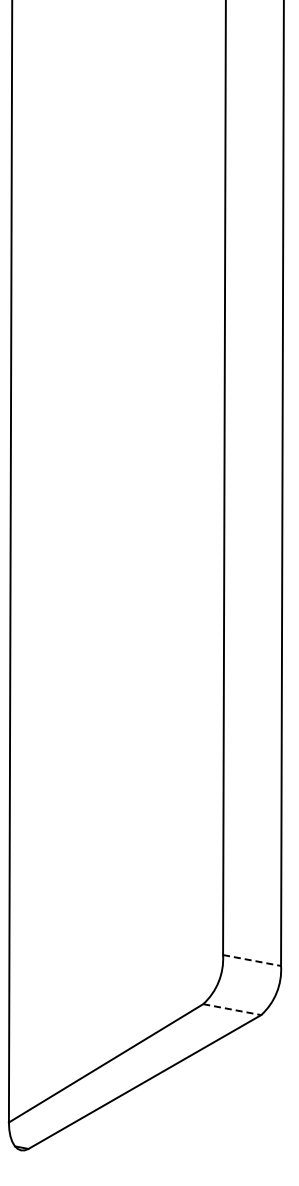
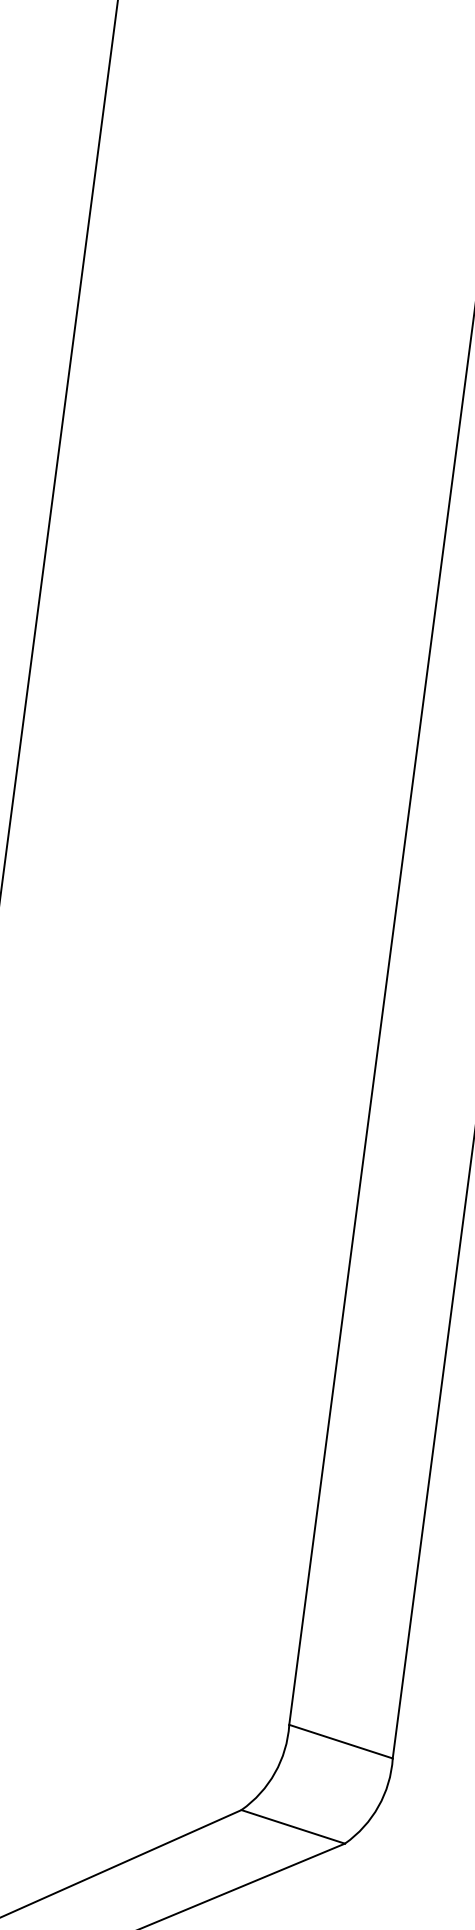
line: (252, 960) -> (341, 1741), dashed -> solid
line: (232, 1009) -> (293, 1826), dashed -> solid

